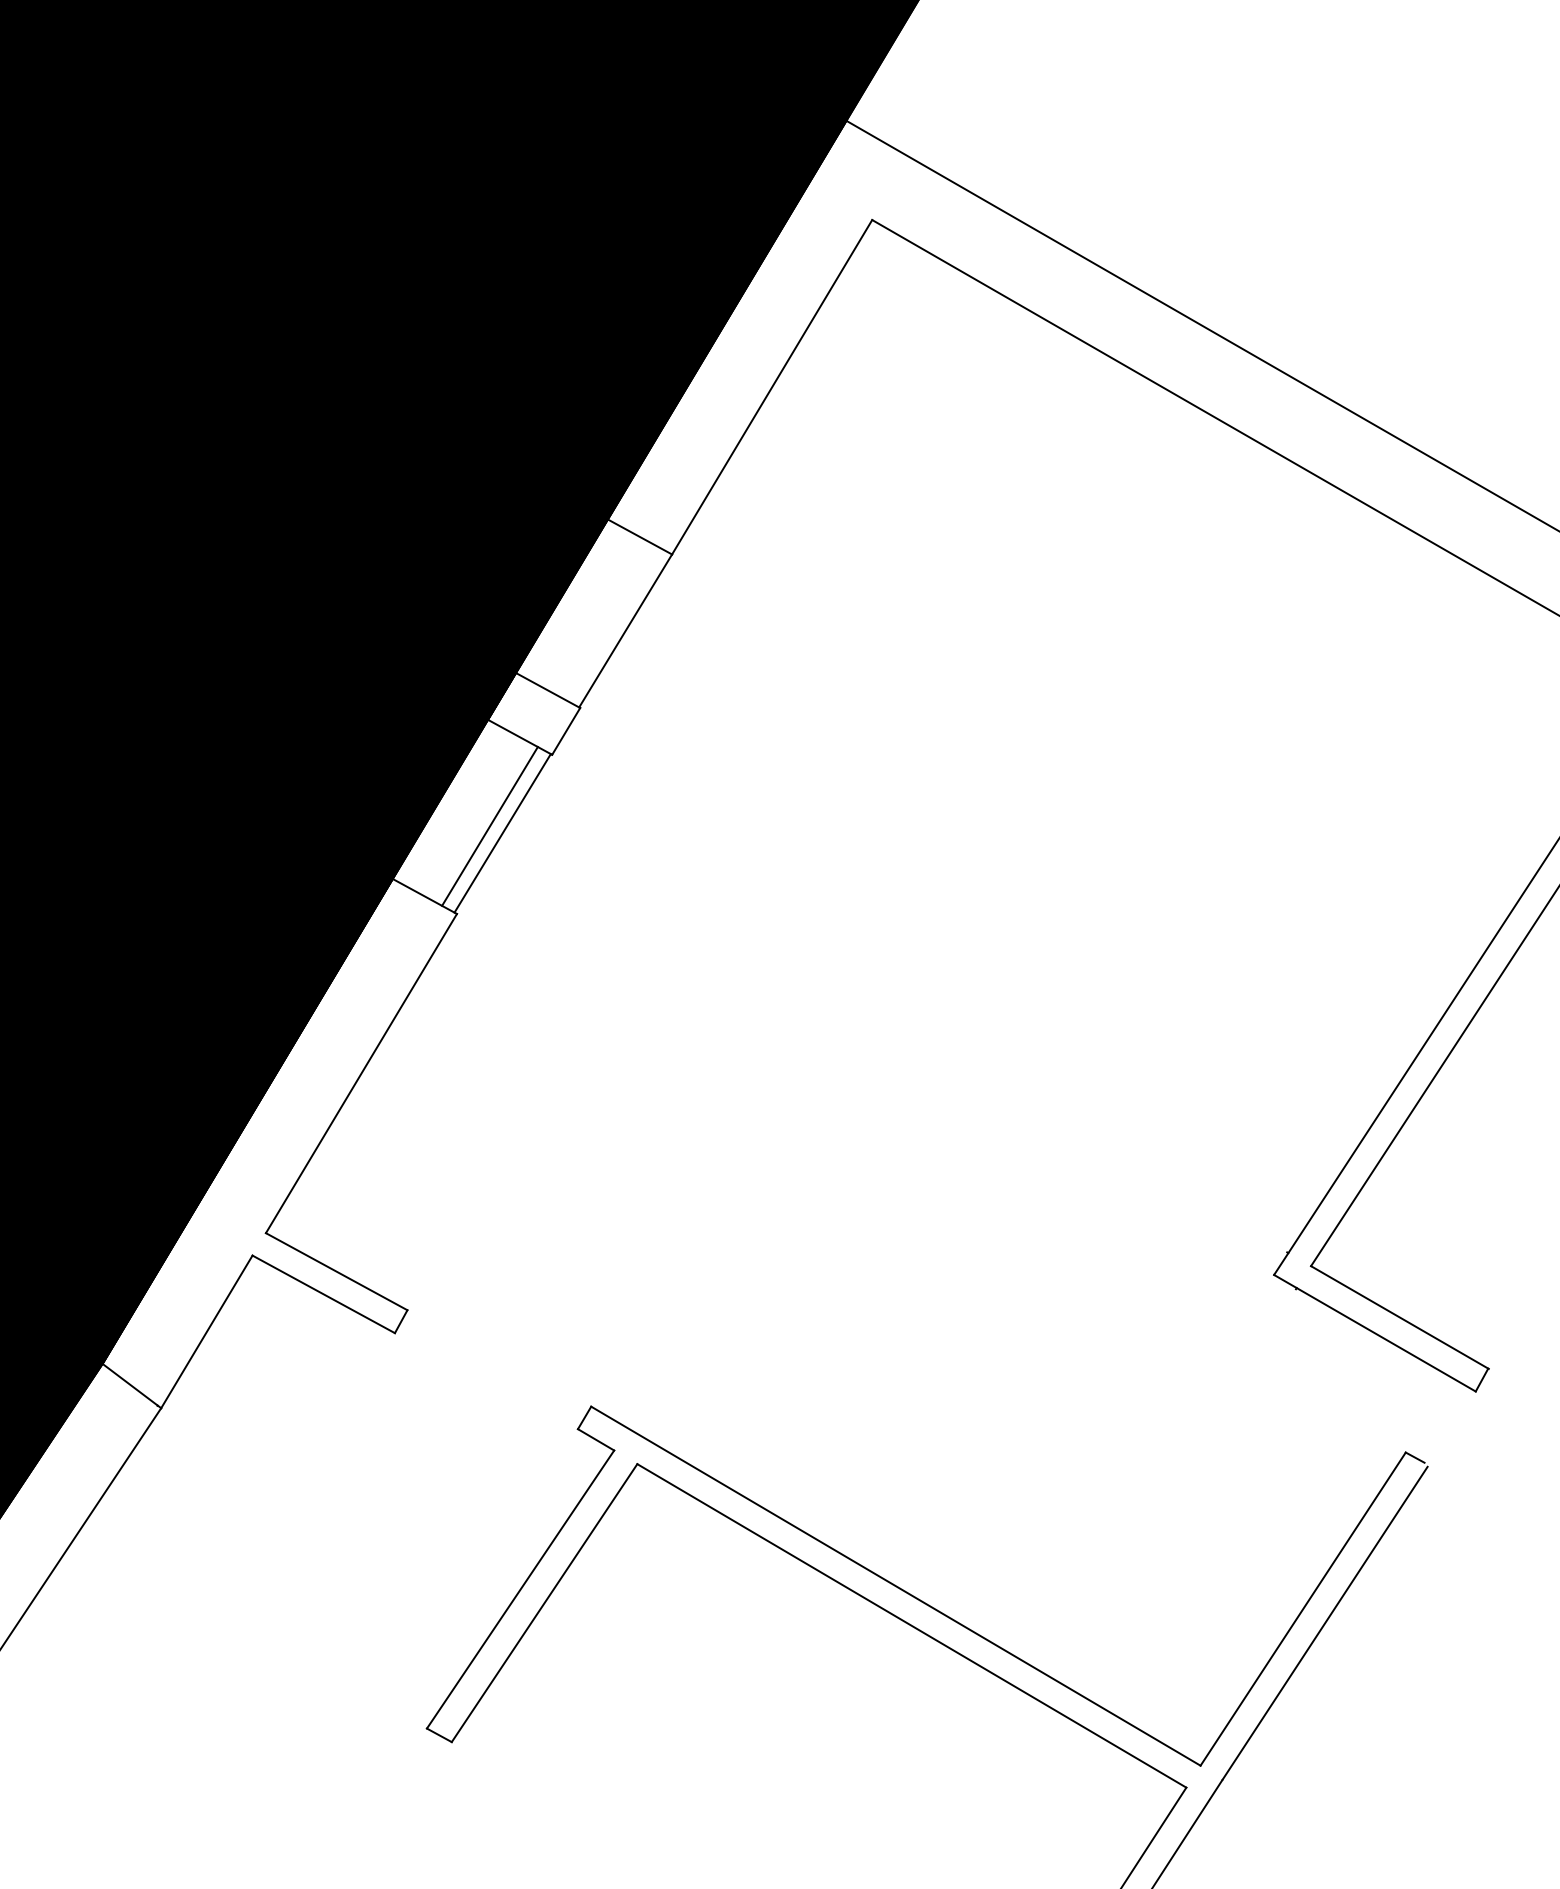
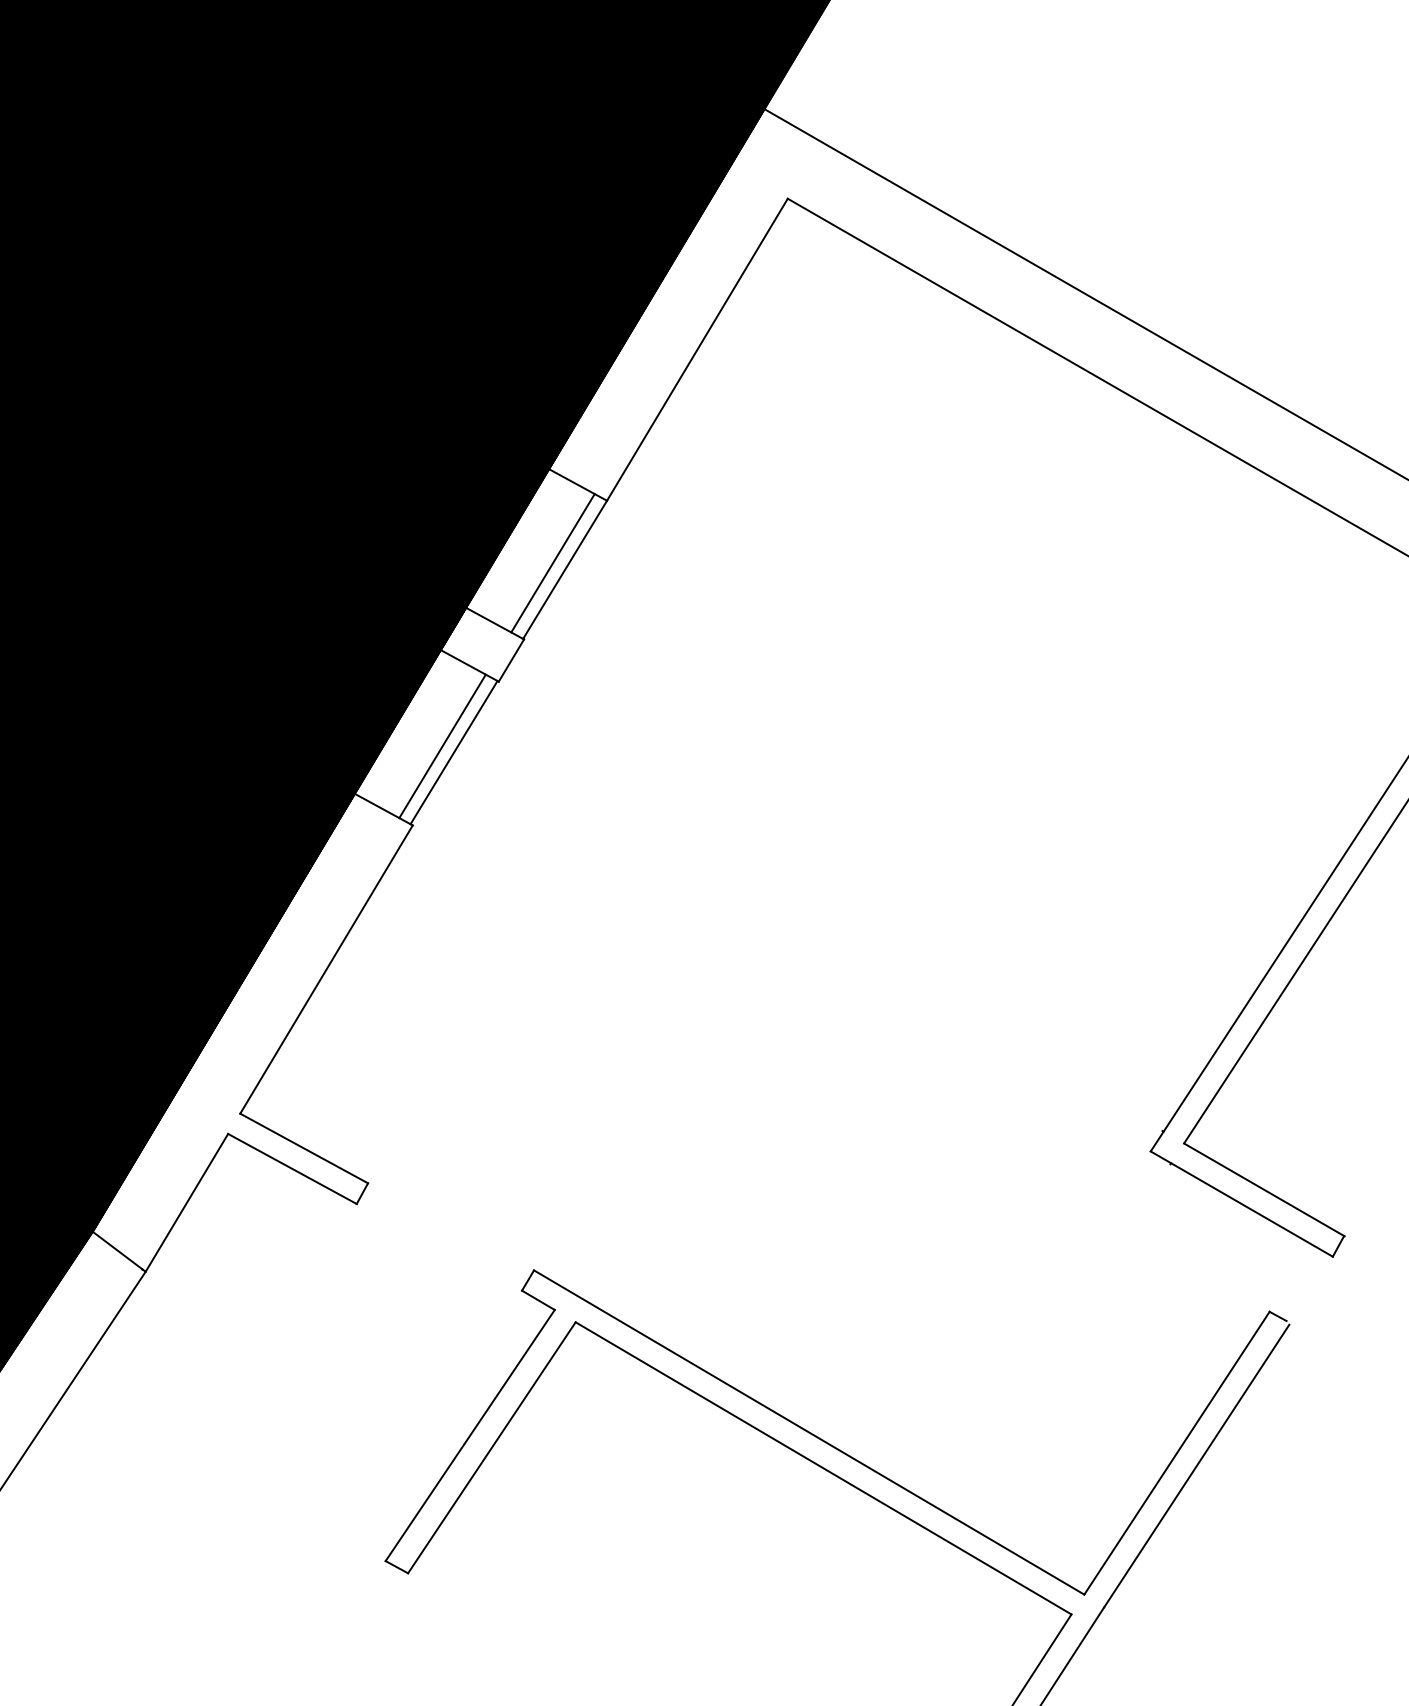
line: (612, 623) -> (553, 563), added

